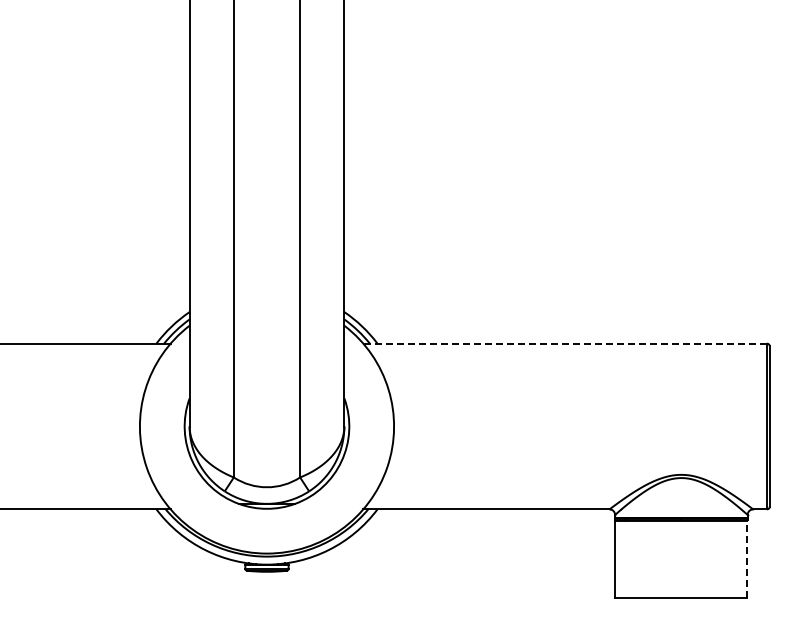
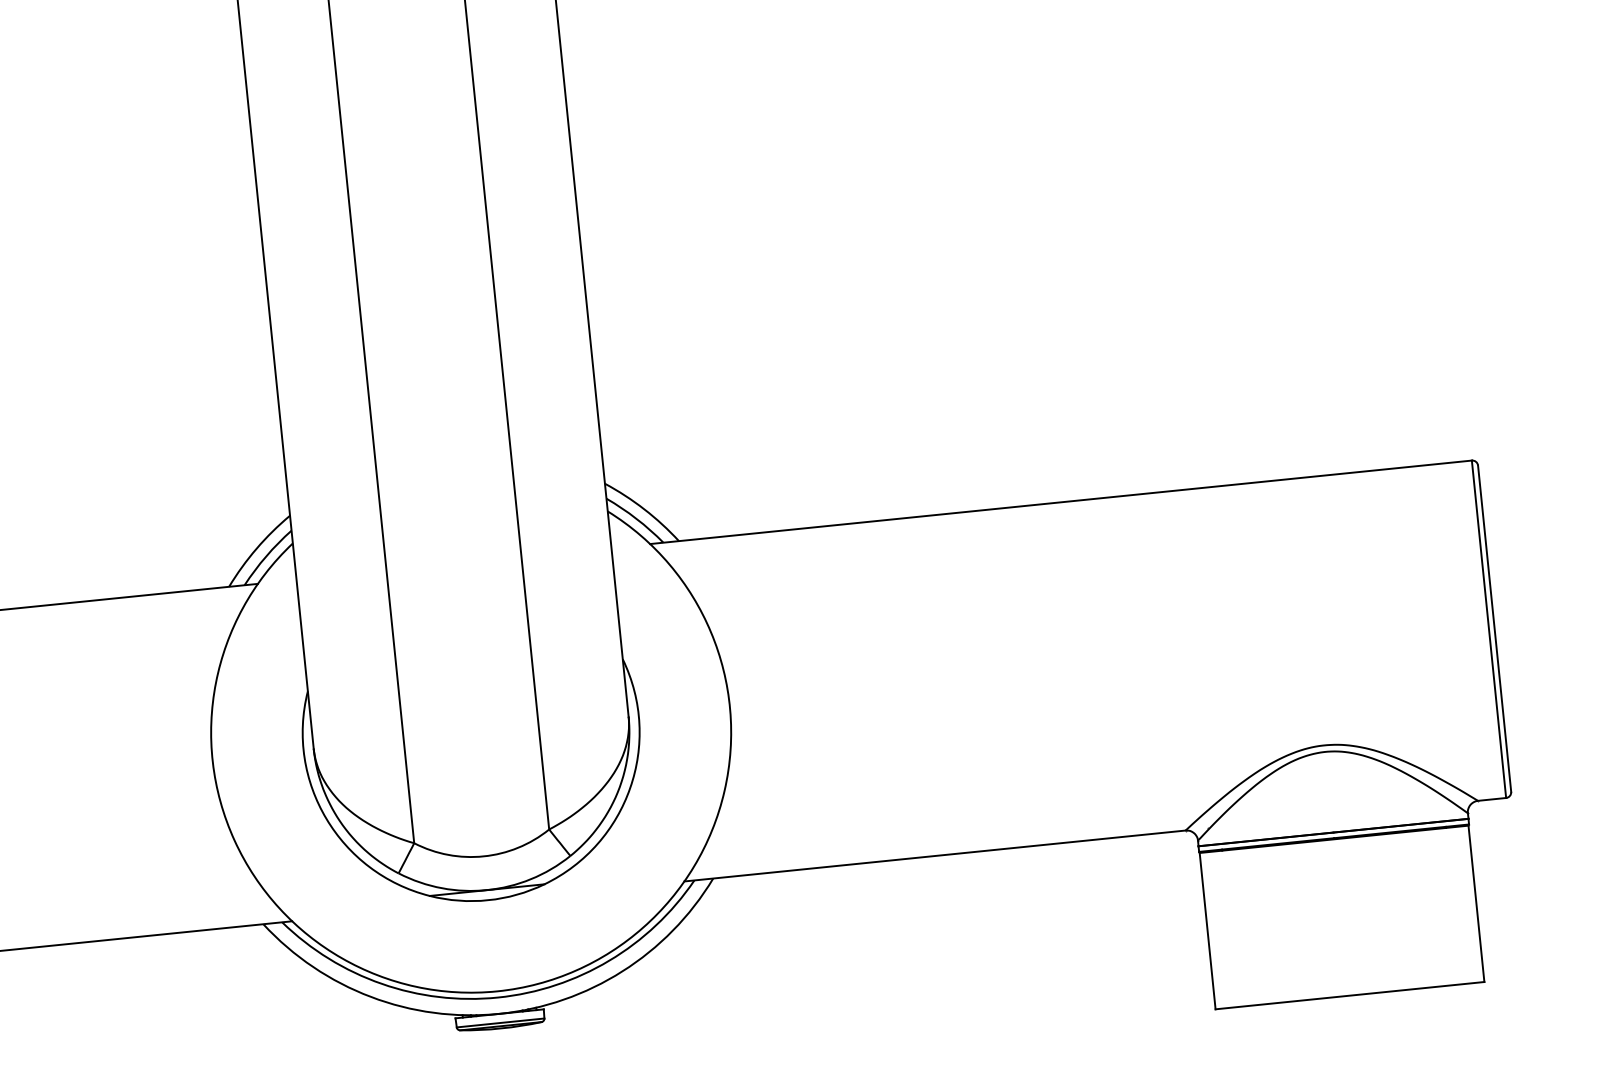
line: (565, 343) -> (1061, 501), dashed -> solid
line: (747, 558) -> (1476, 901), dashed -> solid

